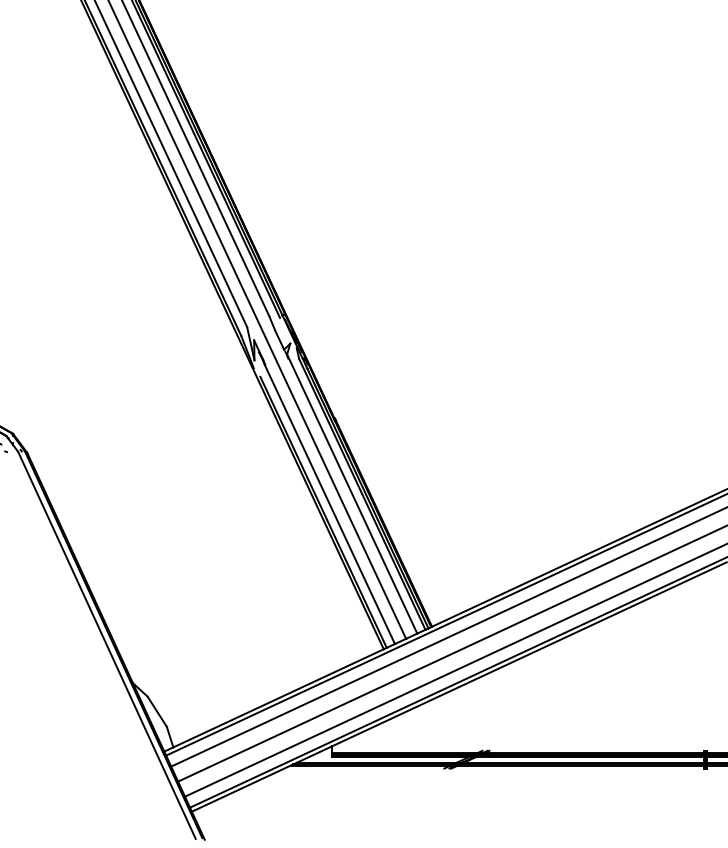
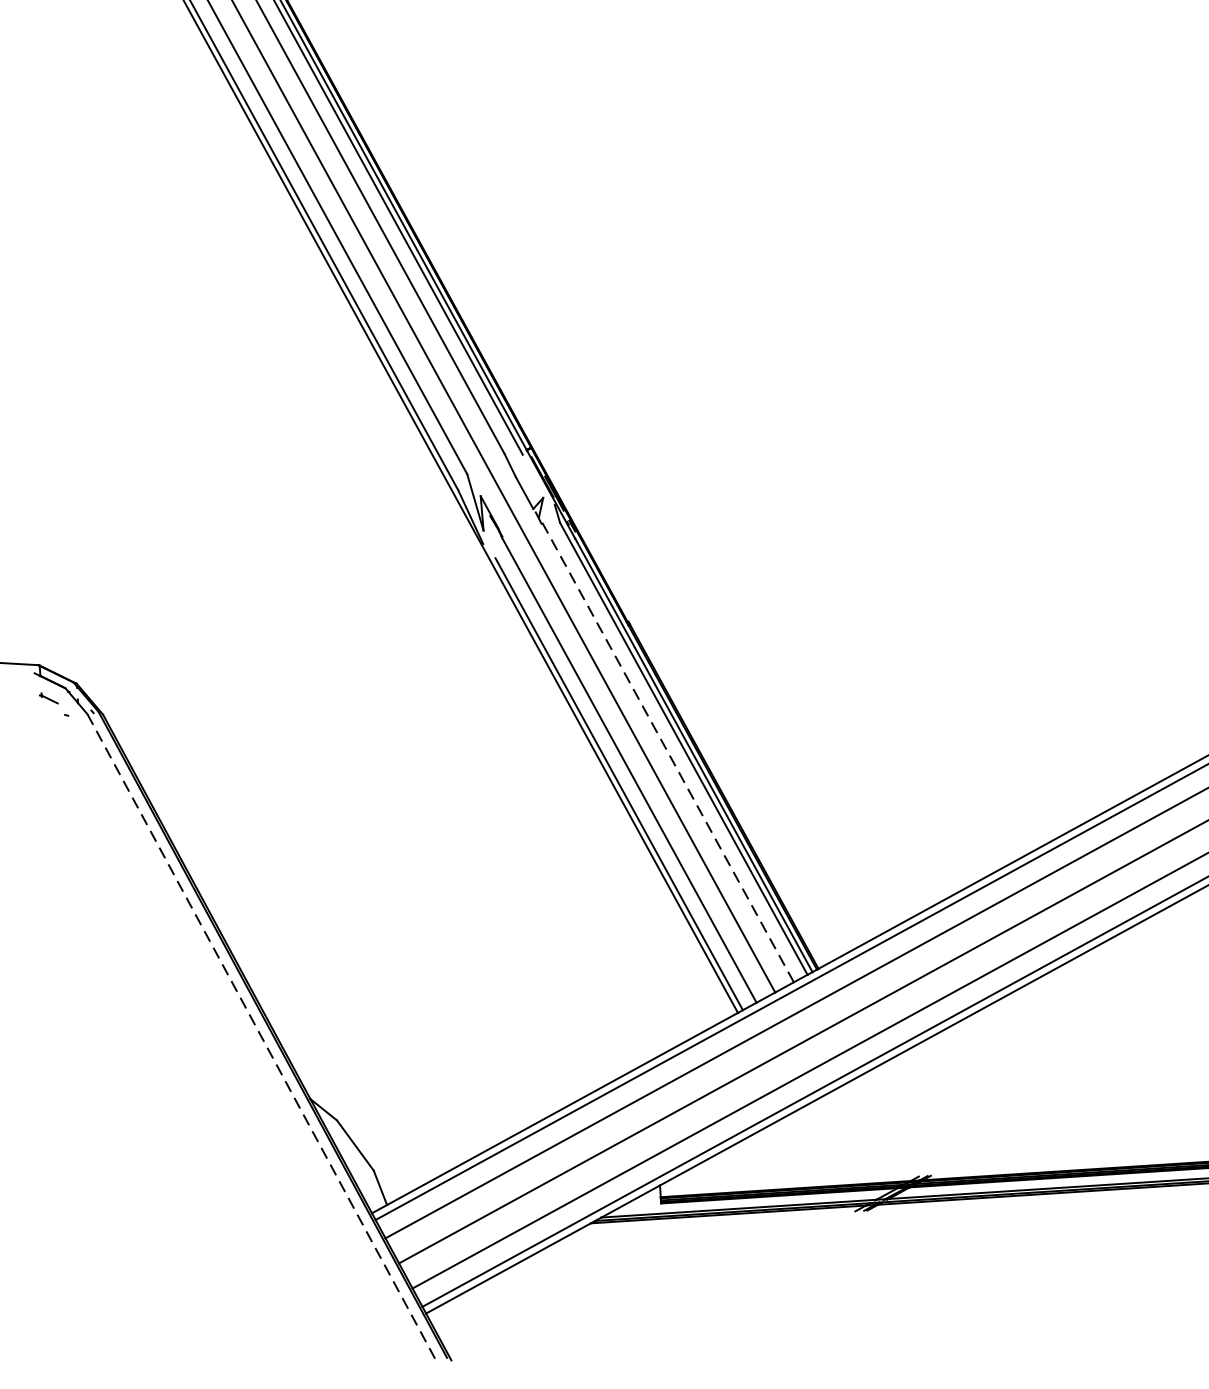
line: (352, 494) -> (666, 750), solid -> dashed
line: (106, 645) -> (260, 1037), solid -> dashed

